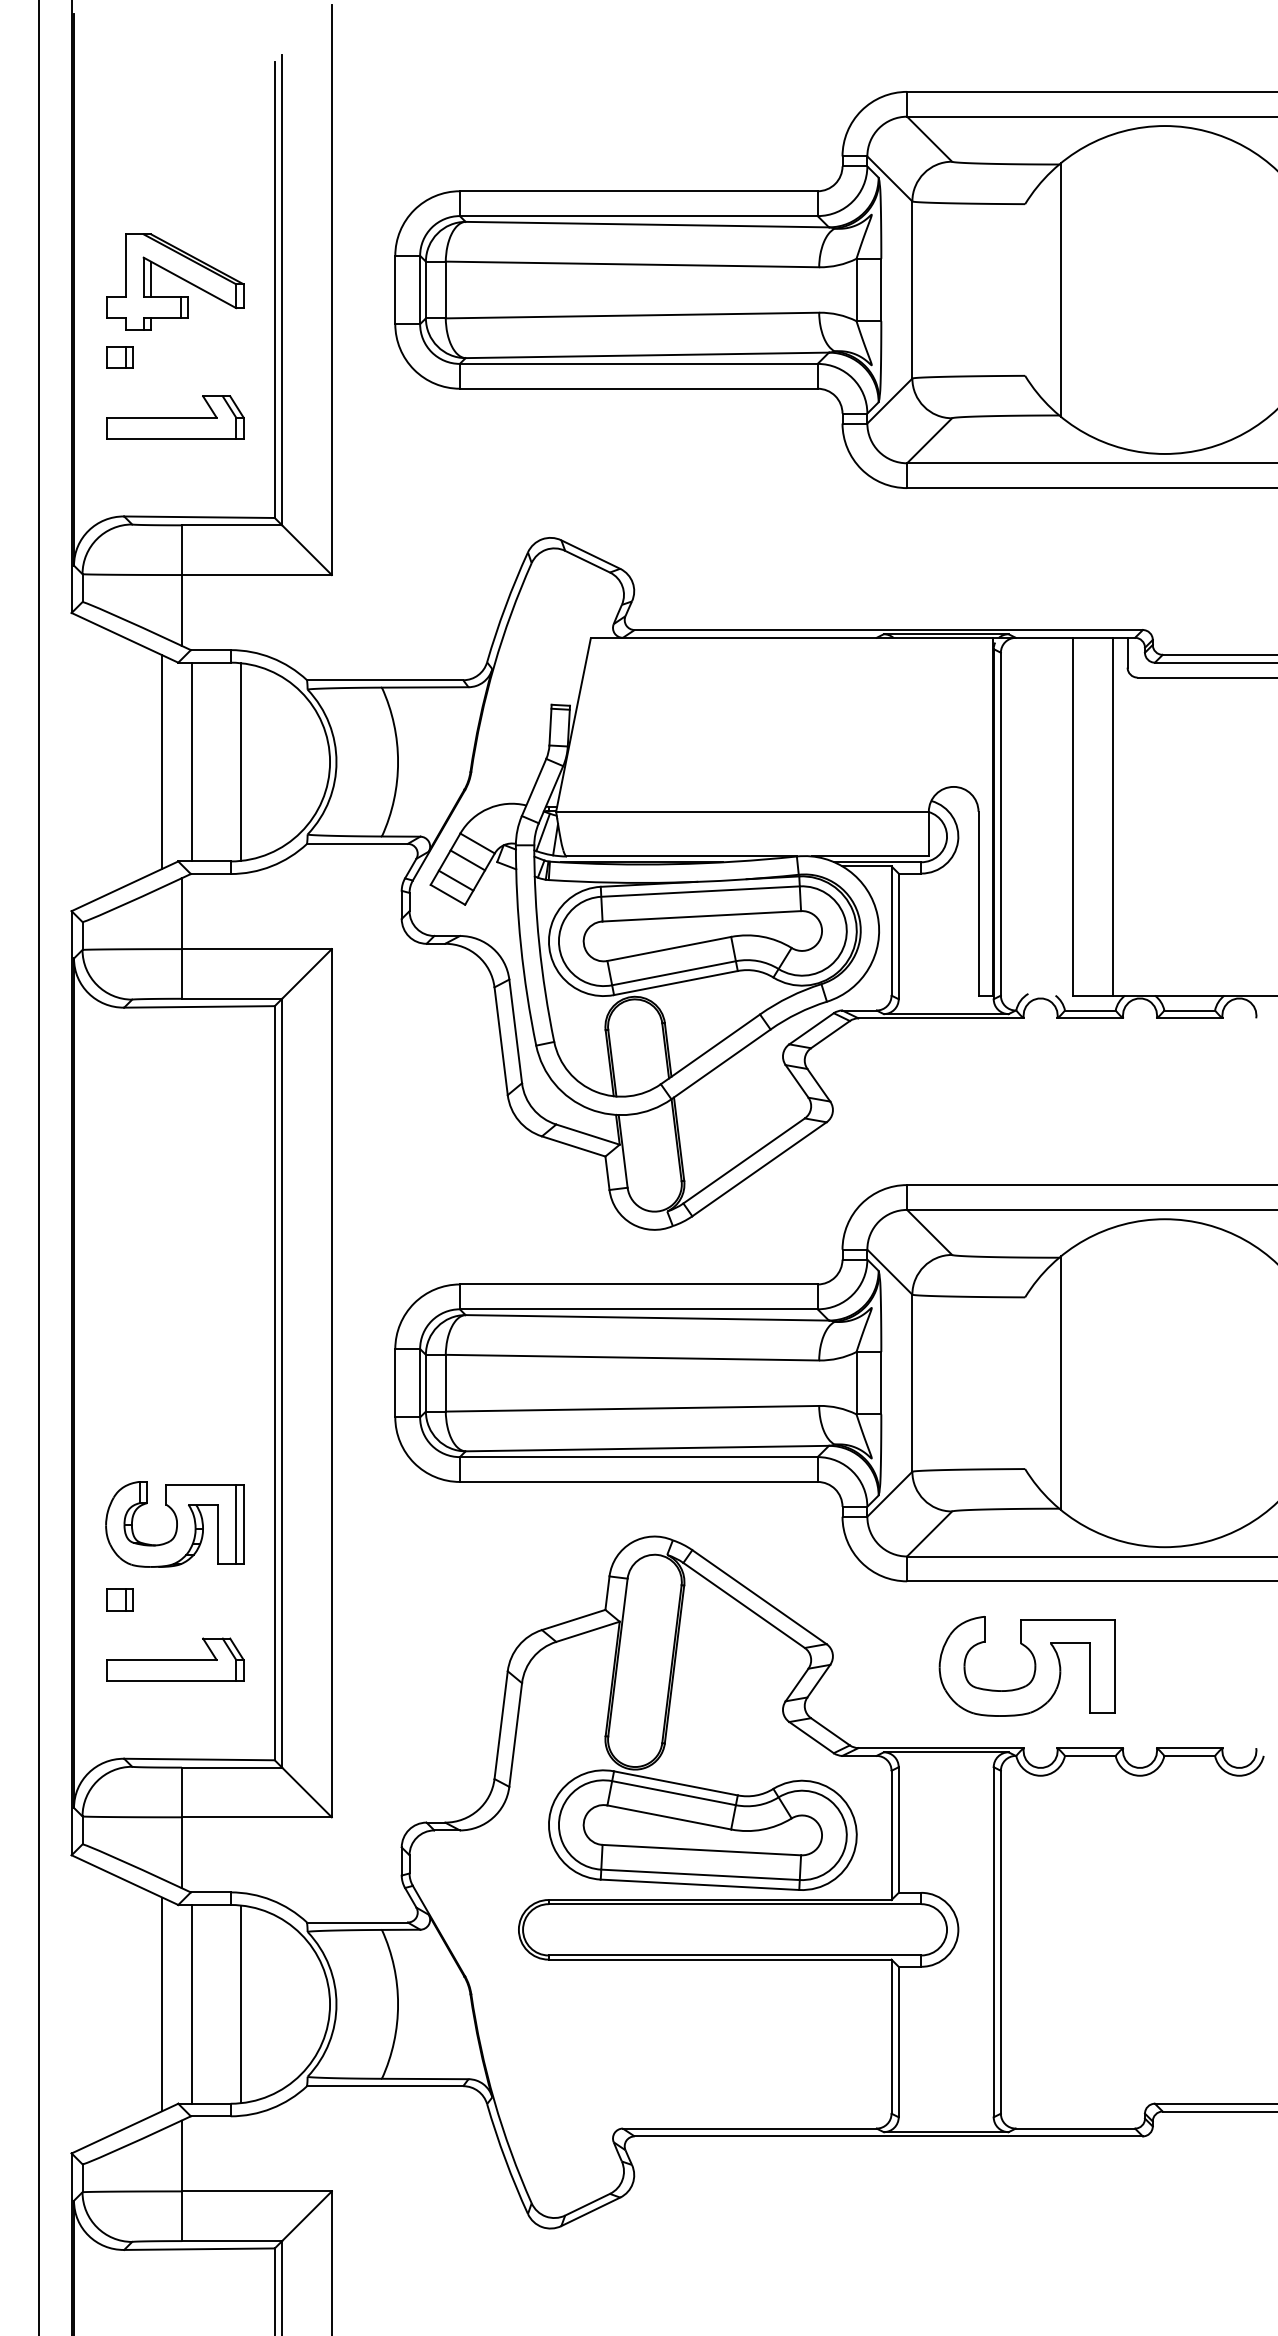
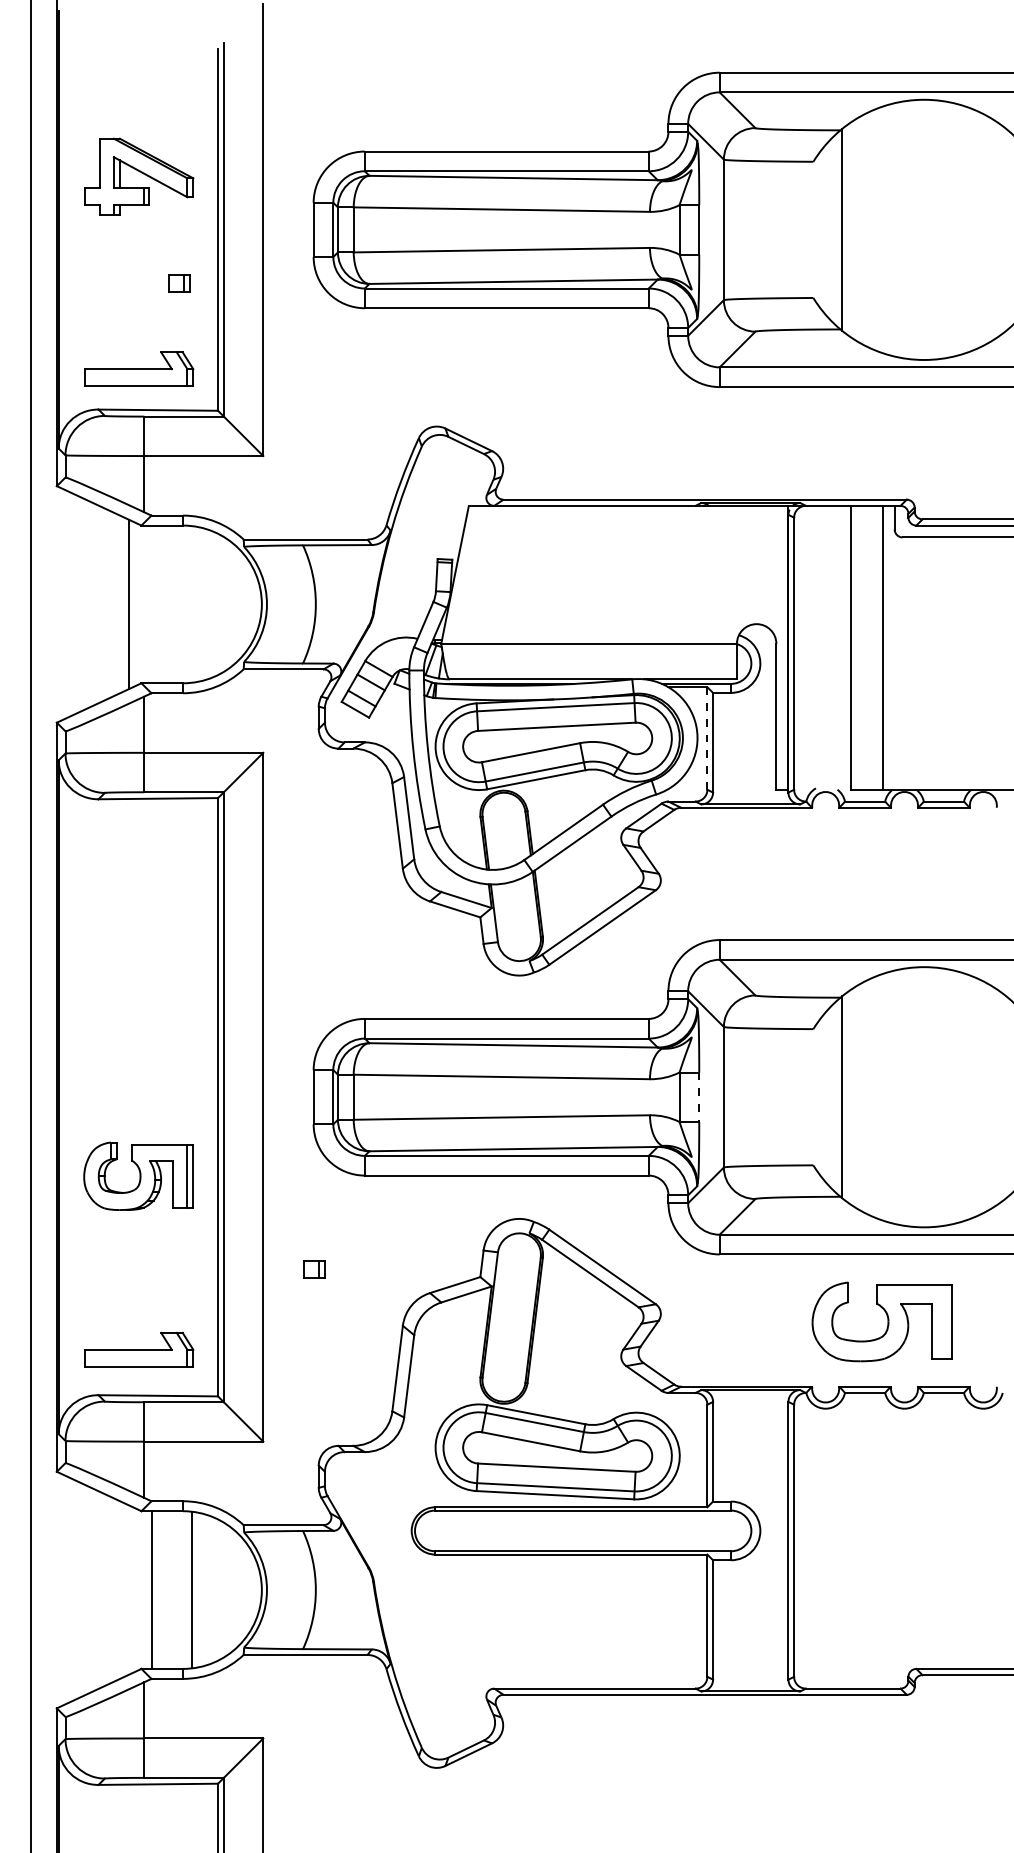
part: (175, 281) -> (139, 176), moved
part: (120, 357) -> (179, 283), moved
part: (175, 416) -> (139, 368), moved
line: (192, 762) -> (152, 604), removed
line: (241, 762) -> (191, 604), removed
line: (891, 931) -> (707, 738), solid -> dashed
line: (881, 1383) -> (699, 1097), solid -> dashed
part: (174, 1523) -> (138, 1175), moved
part: (120, 1600) -> (314, 1269), moved
part: (175, 1659) -> (139, 1349), moved
part: (1026, 1665) -> (881, 1321), moved
line: (161, 2003) -> (128, 1589), removed

